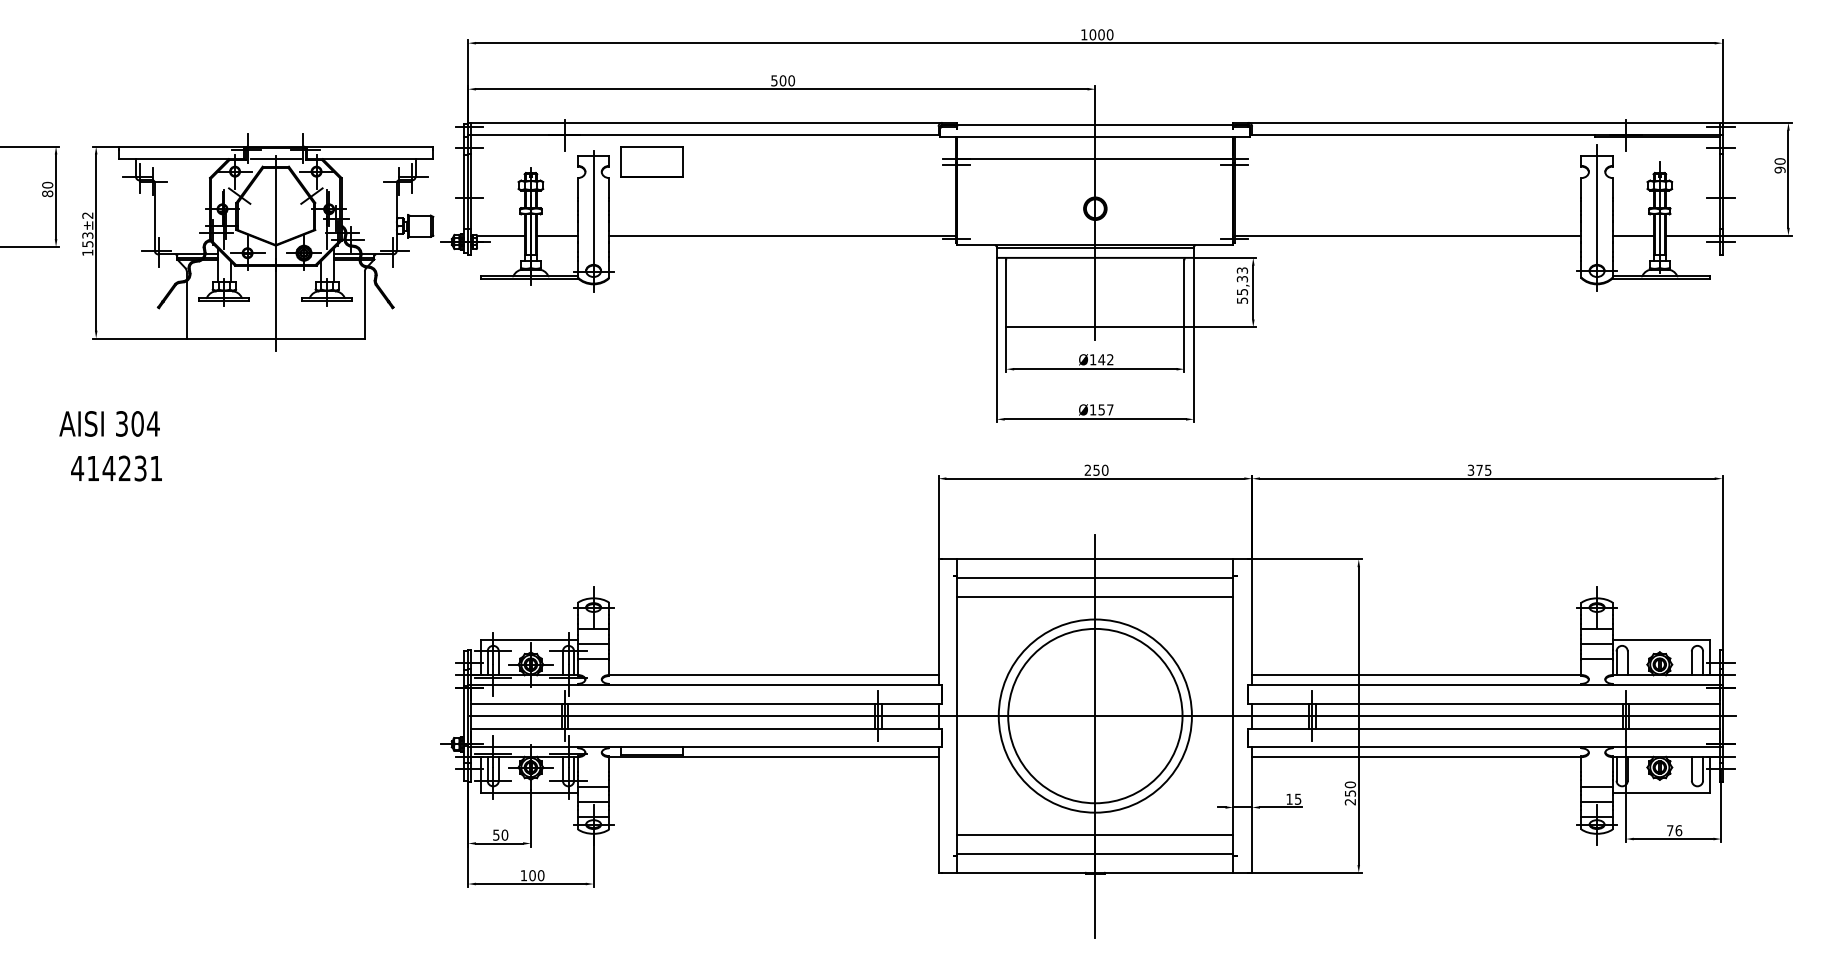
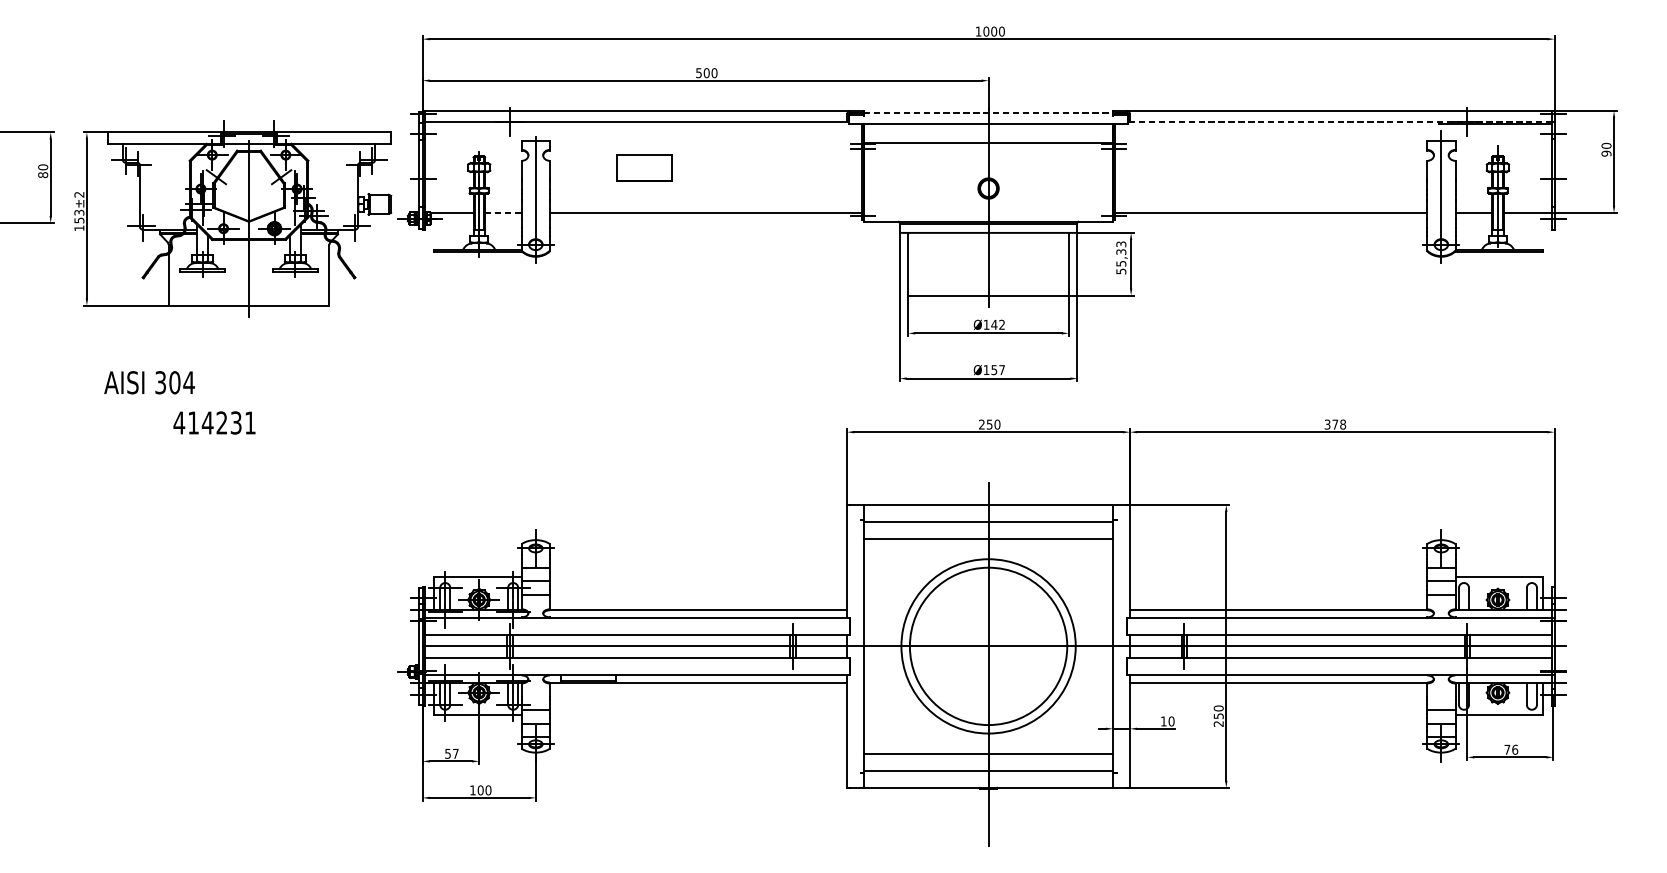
line: (1095, 124) -> (988, 112), solid -> dashed
line: (1486, 135) -> (1341, 122), solid -> dashed
part: (651, 161) -> (643, 167), moved
line: (558, 235) -> (504, 212), solid -> dashed
text: (109, 423) -> (149, 382), moved
text: (116, 468) -> (214, 422), moved
text: (1488, 469) -> (1343, 423), 375 -> 378
text: (1297, 798) -> (1170, 720), 15 -> 10
text: (504, 834) -> (455, 753), 50 -> 57

